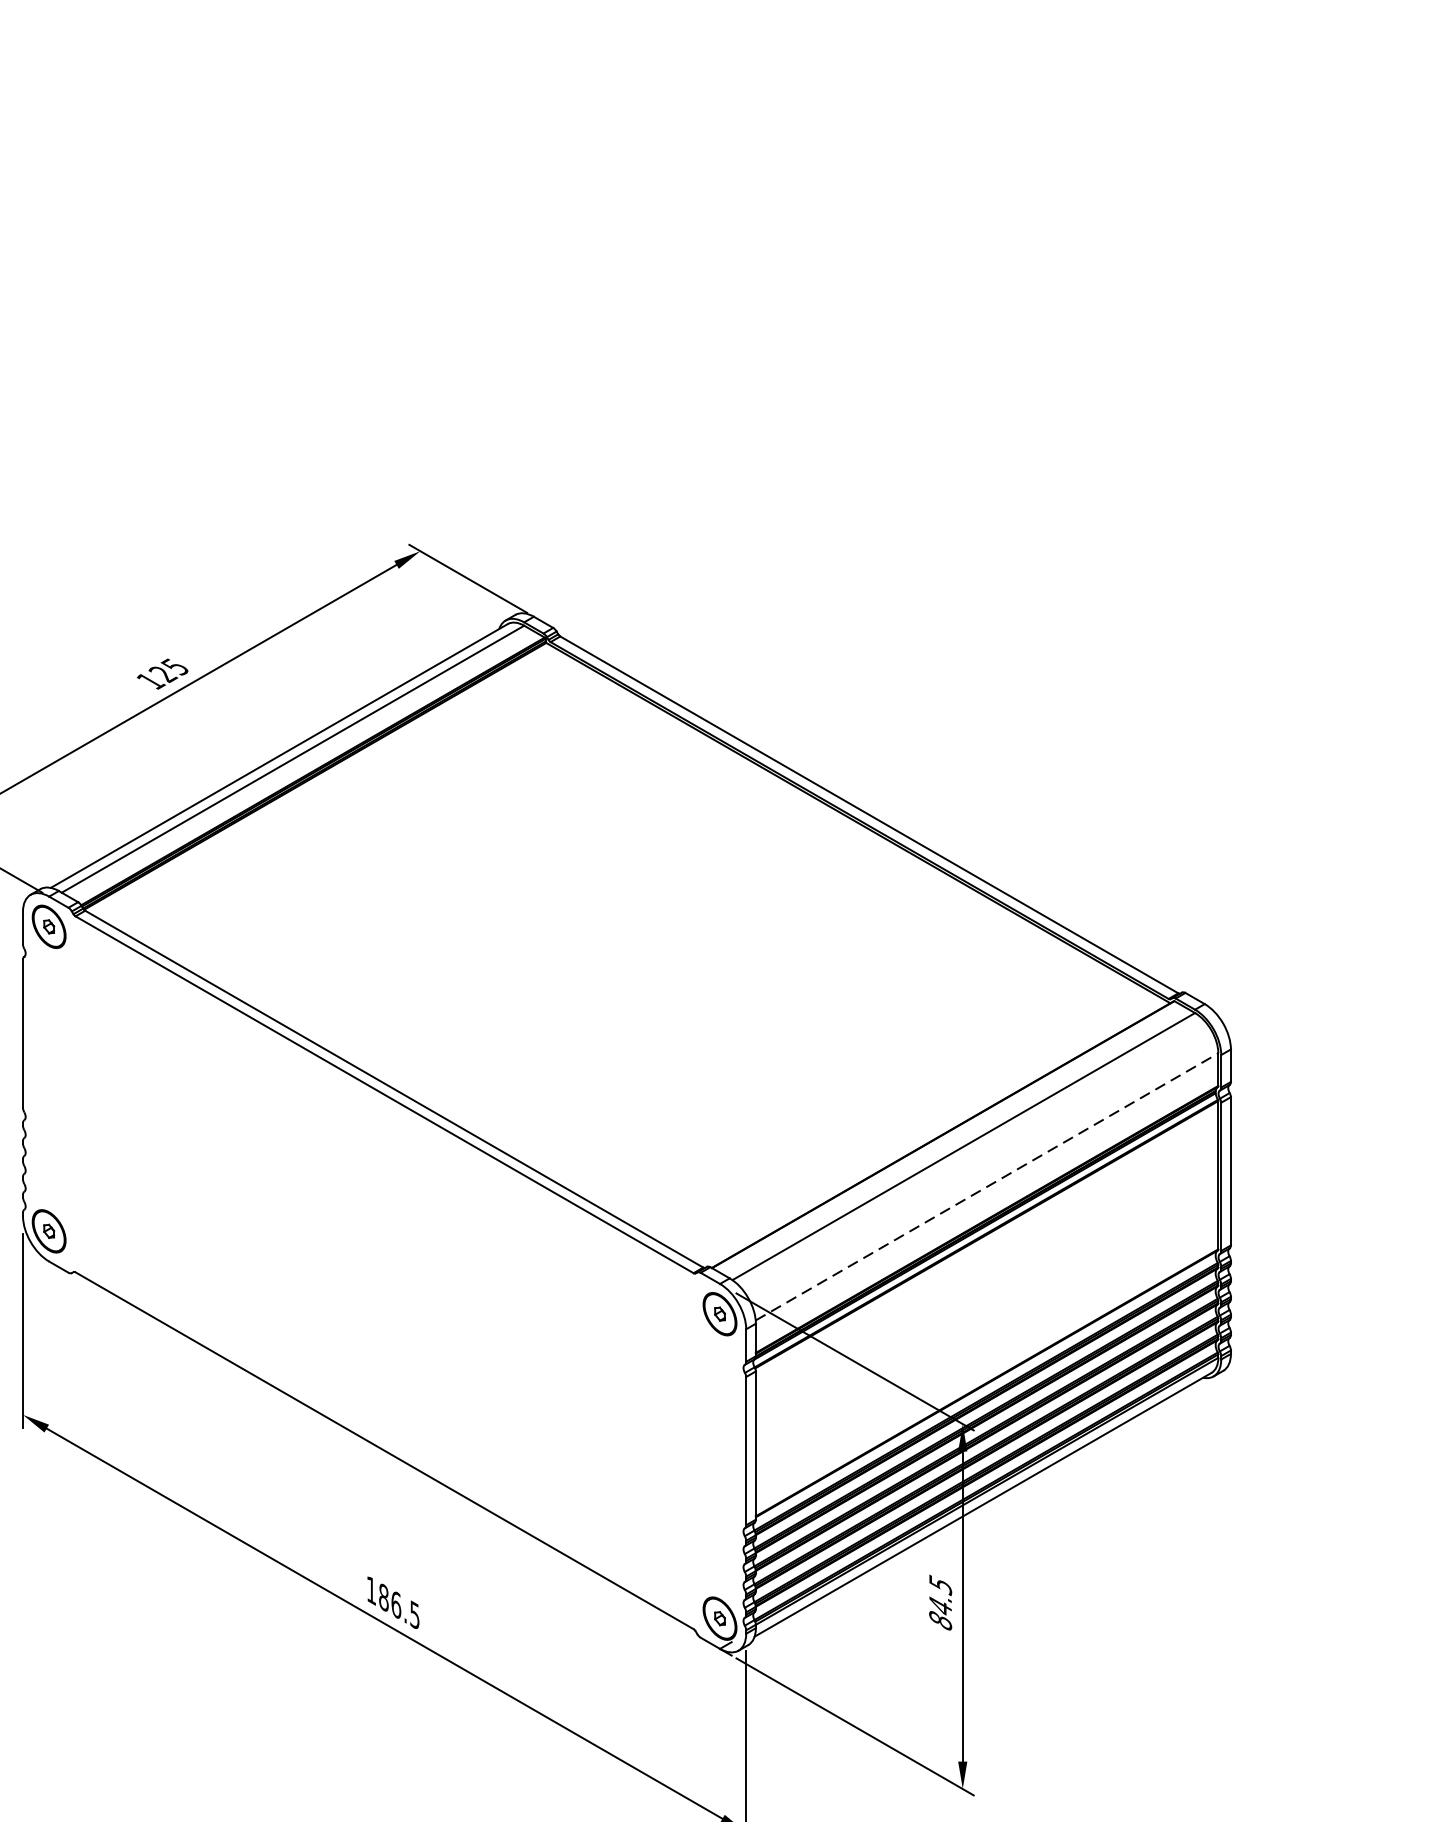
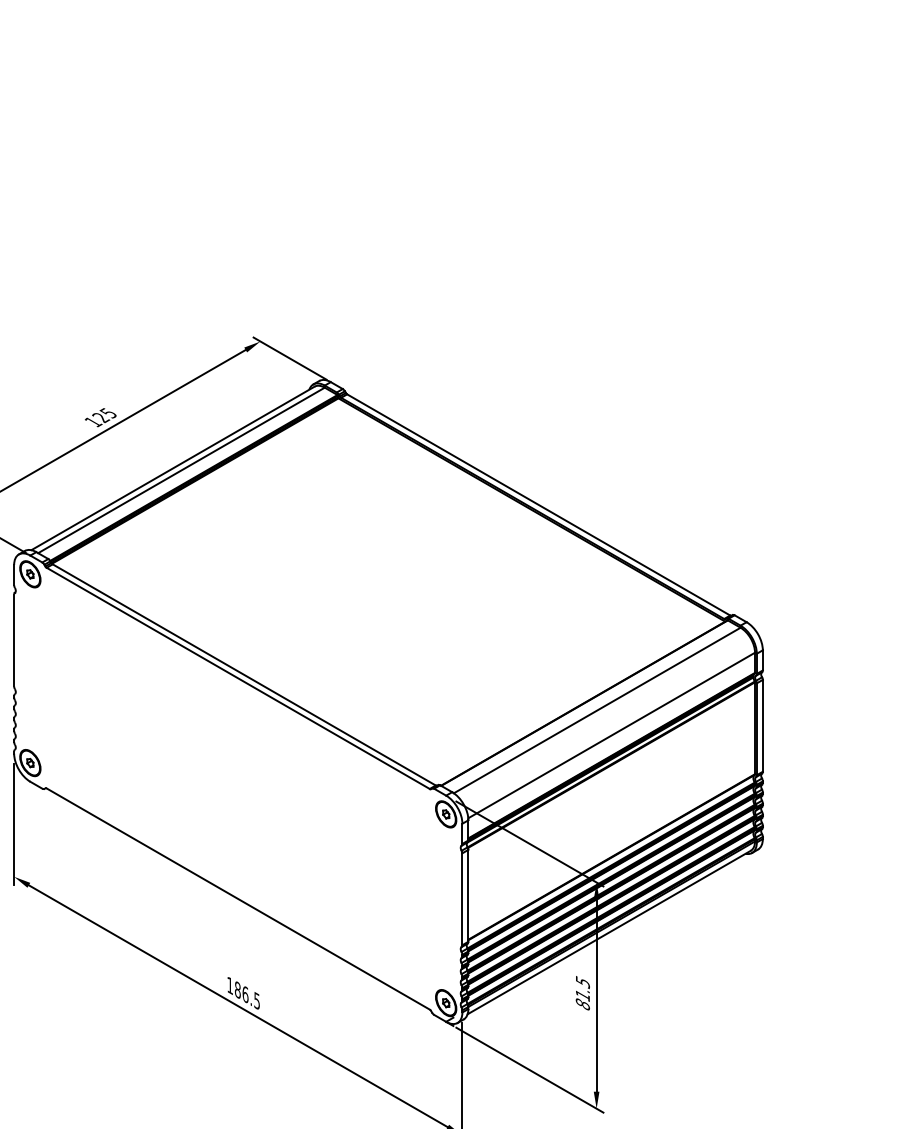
line: (986, 1186) -> (611, 735), dashed -> solid
text: (939, 1606) -> (582, 995), 84.5 -> 81.5

